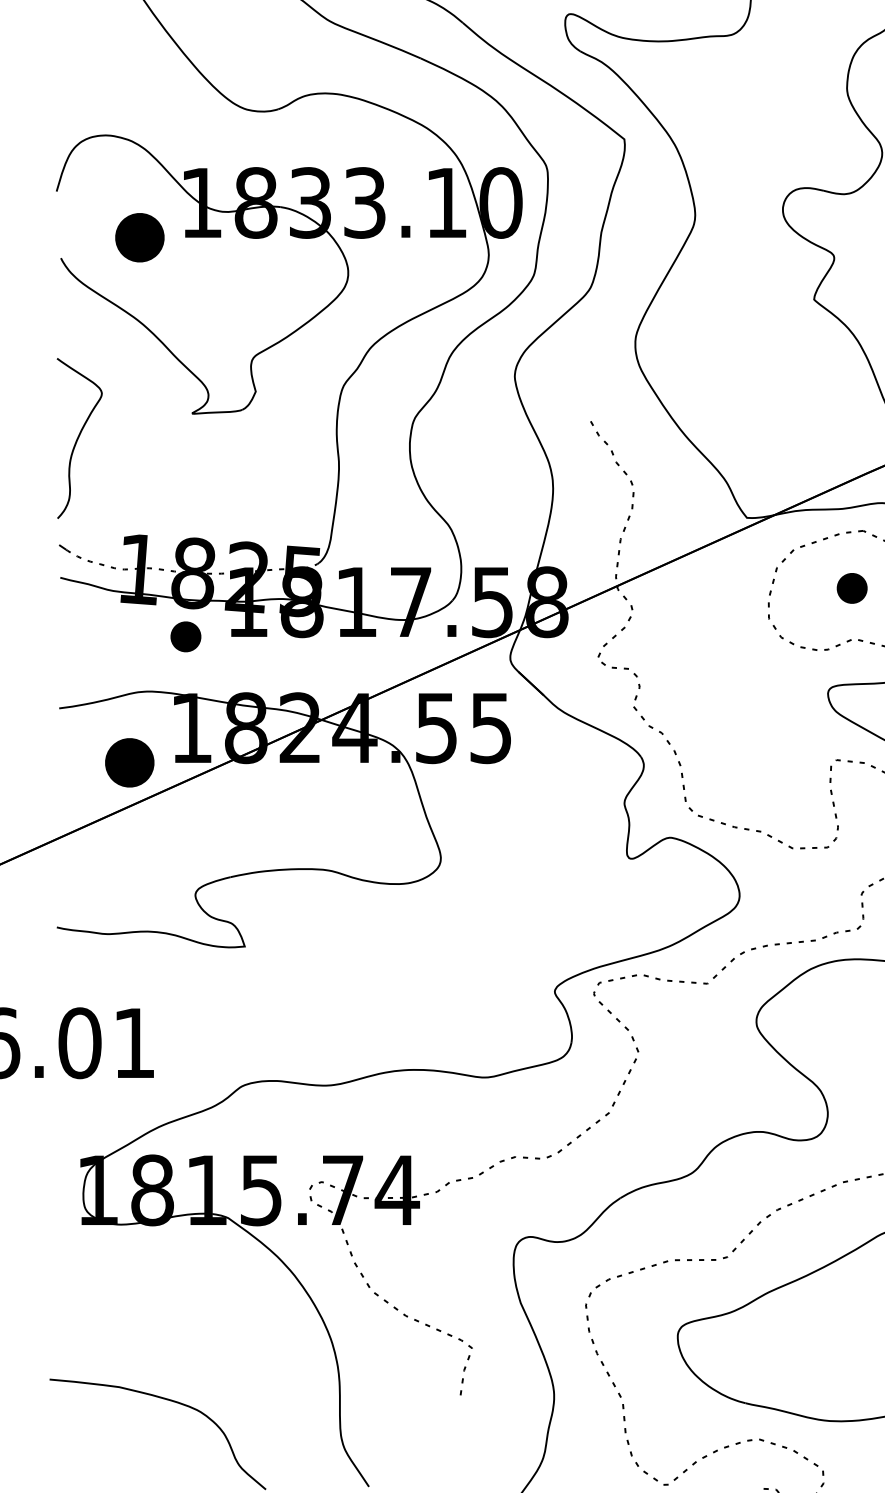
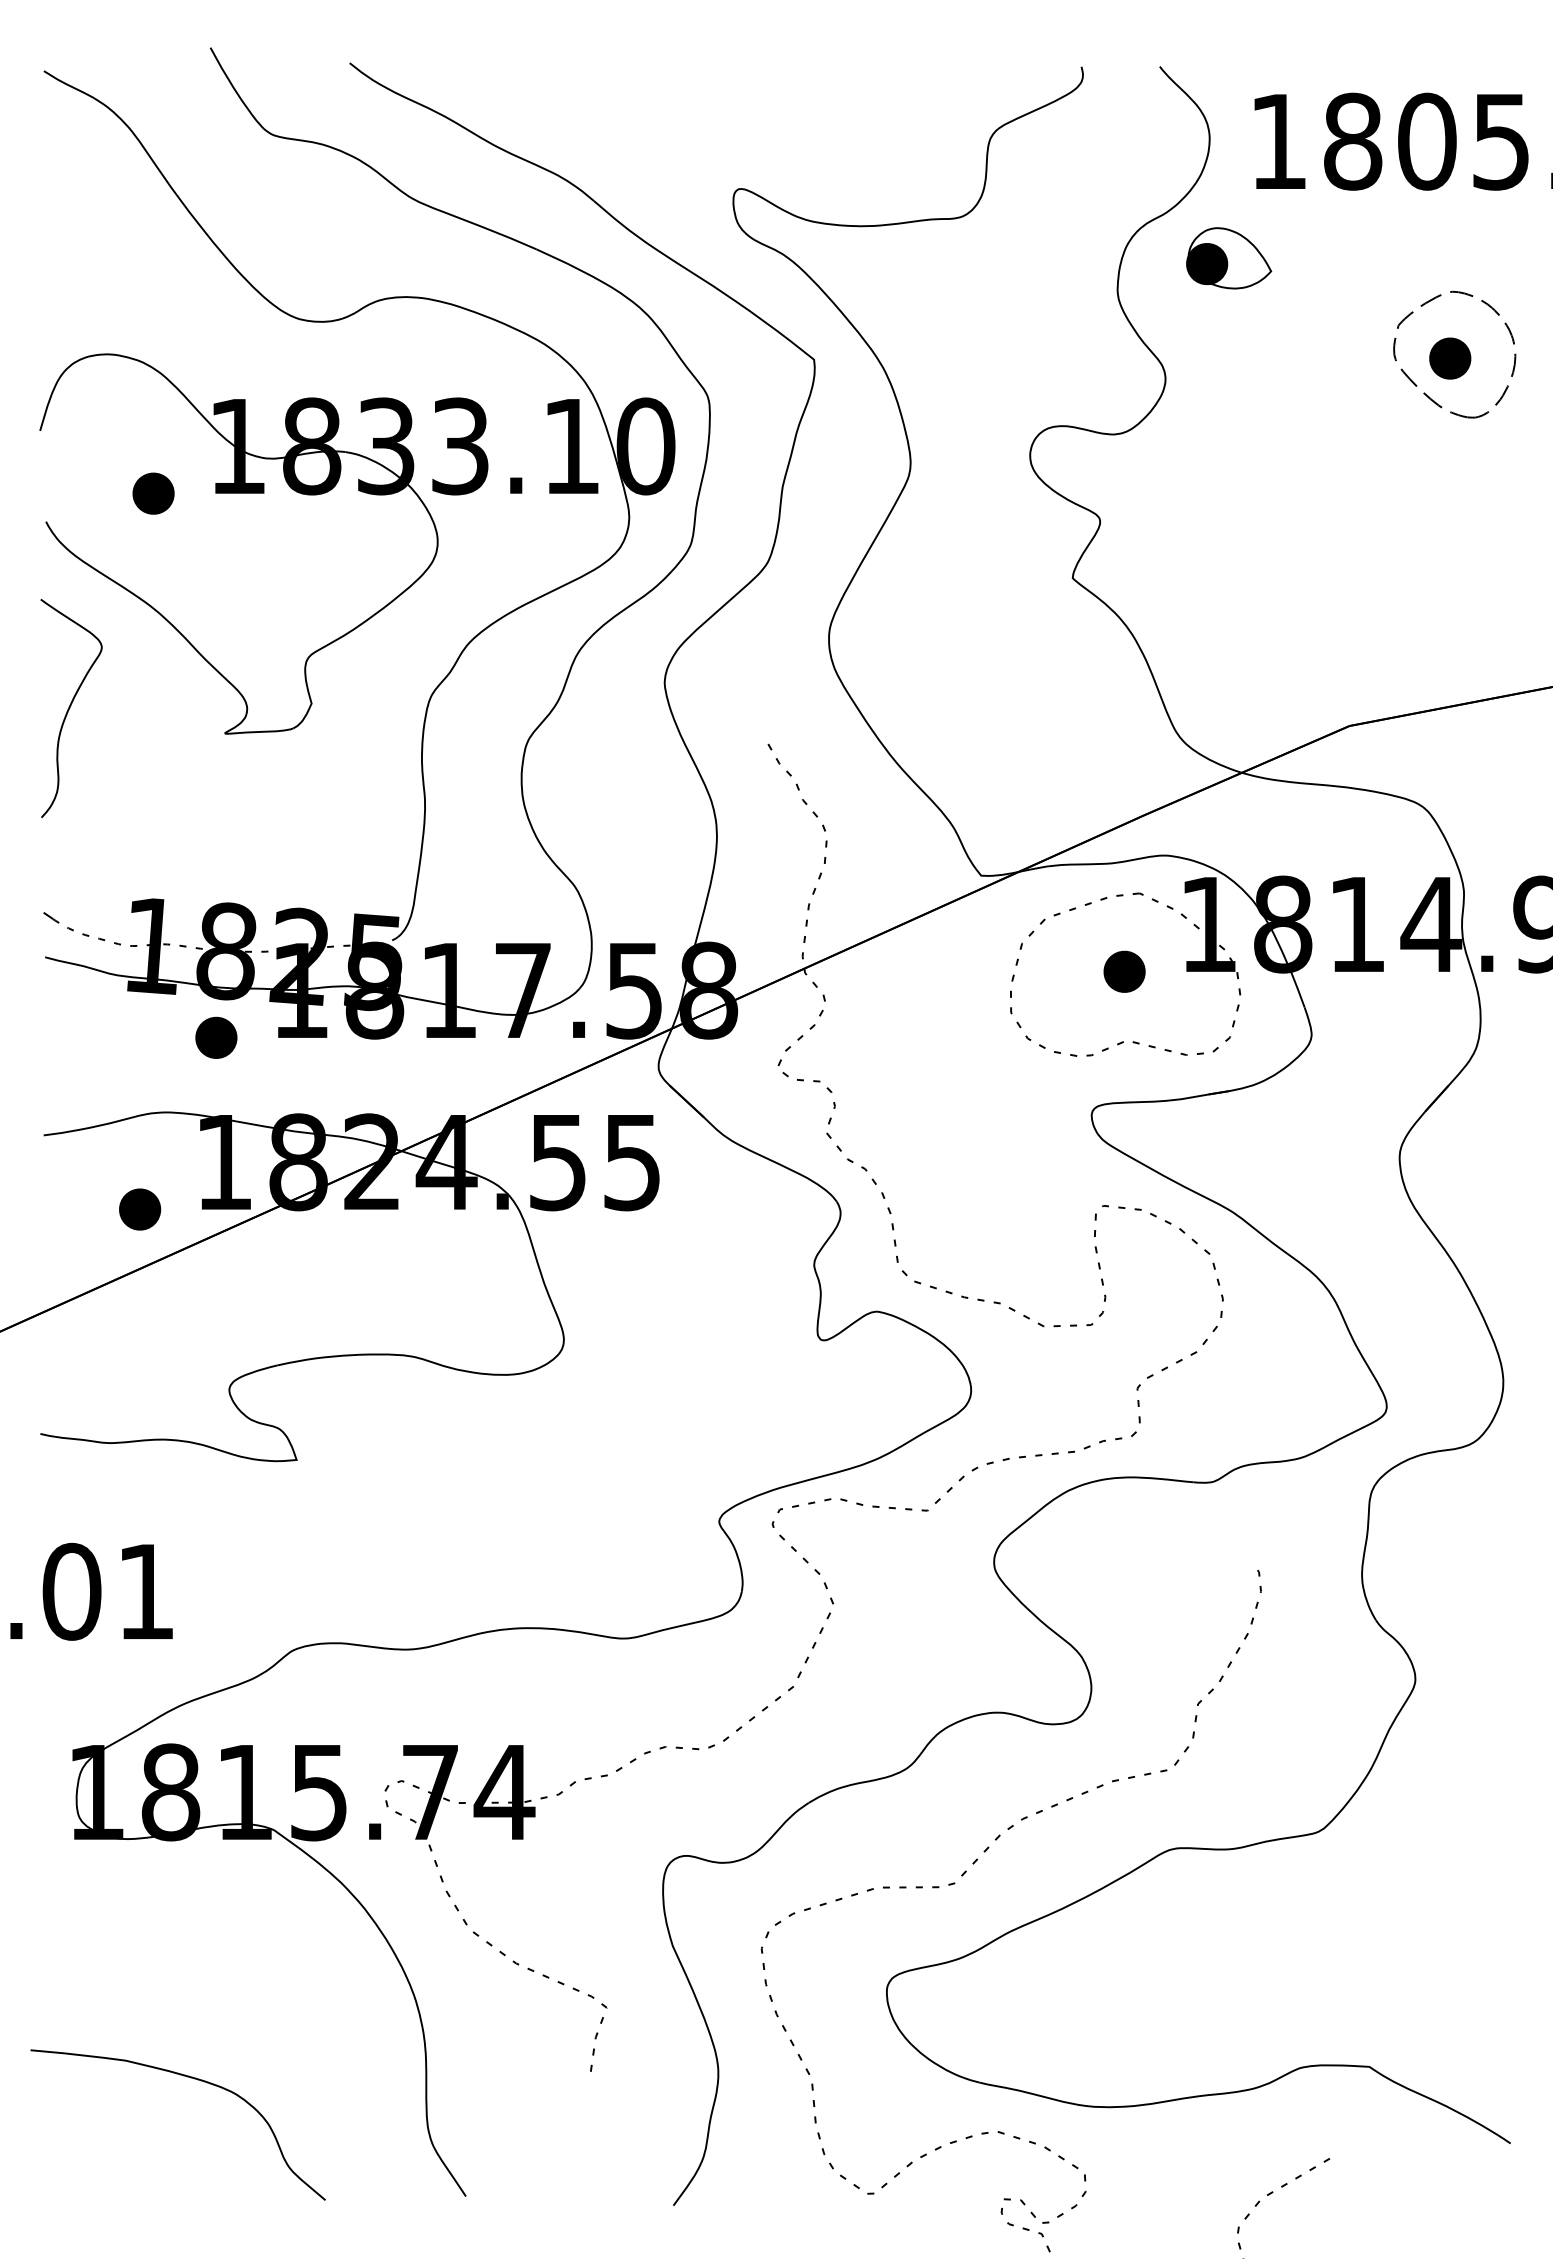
part: (139, 237) -> (153, 493), size x0.62
curve: (78, 438) -> (70, 708), moved
part: (130, 762) -> (140, 1209), size x0.62

